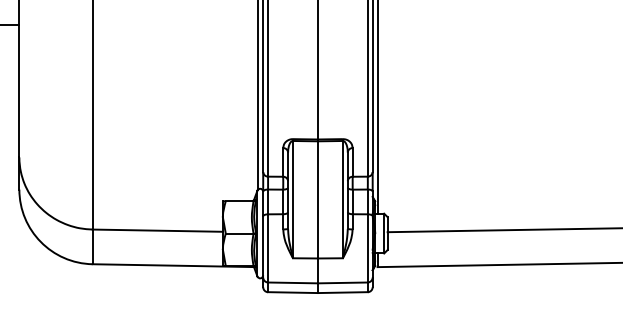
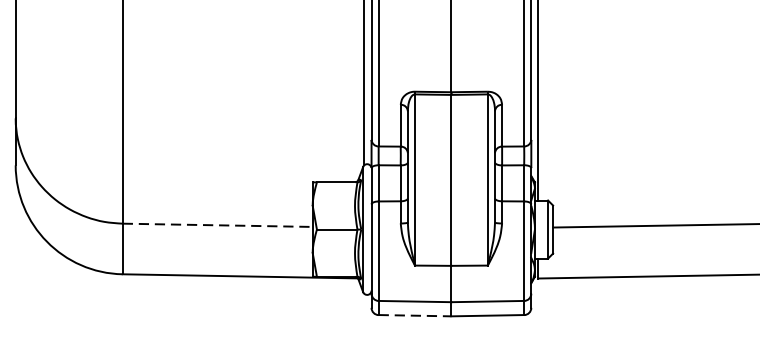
line: (158, 230) -> (218, 225), solid -> dashed
line: (293, 292) -> (415, 315), solid -> dashed

